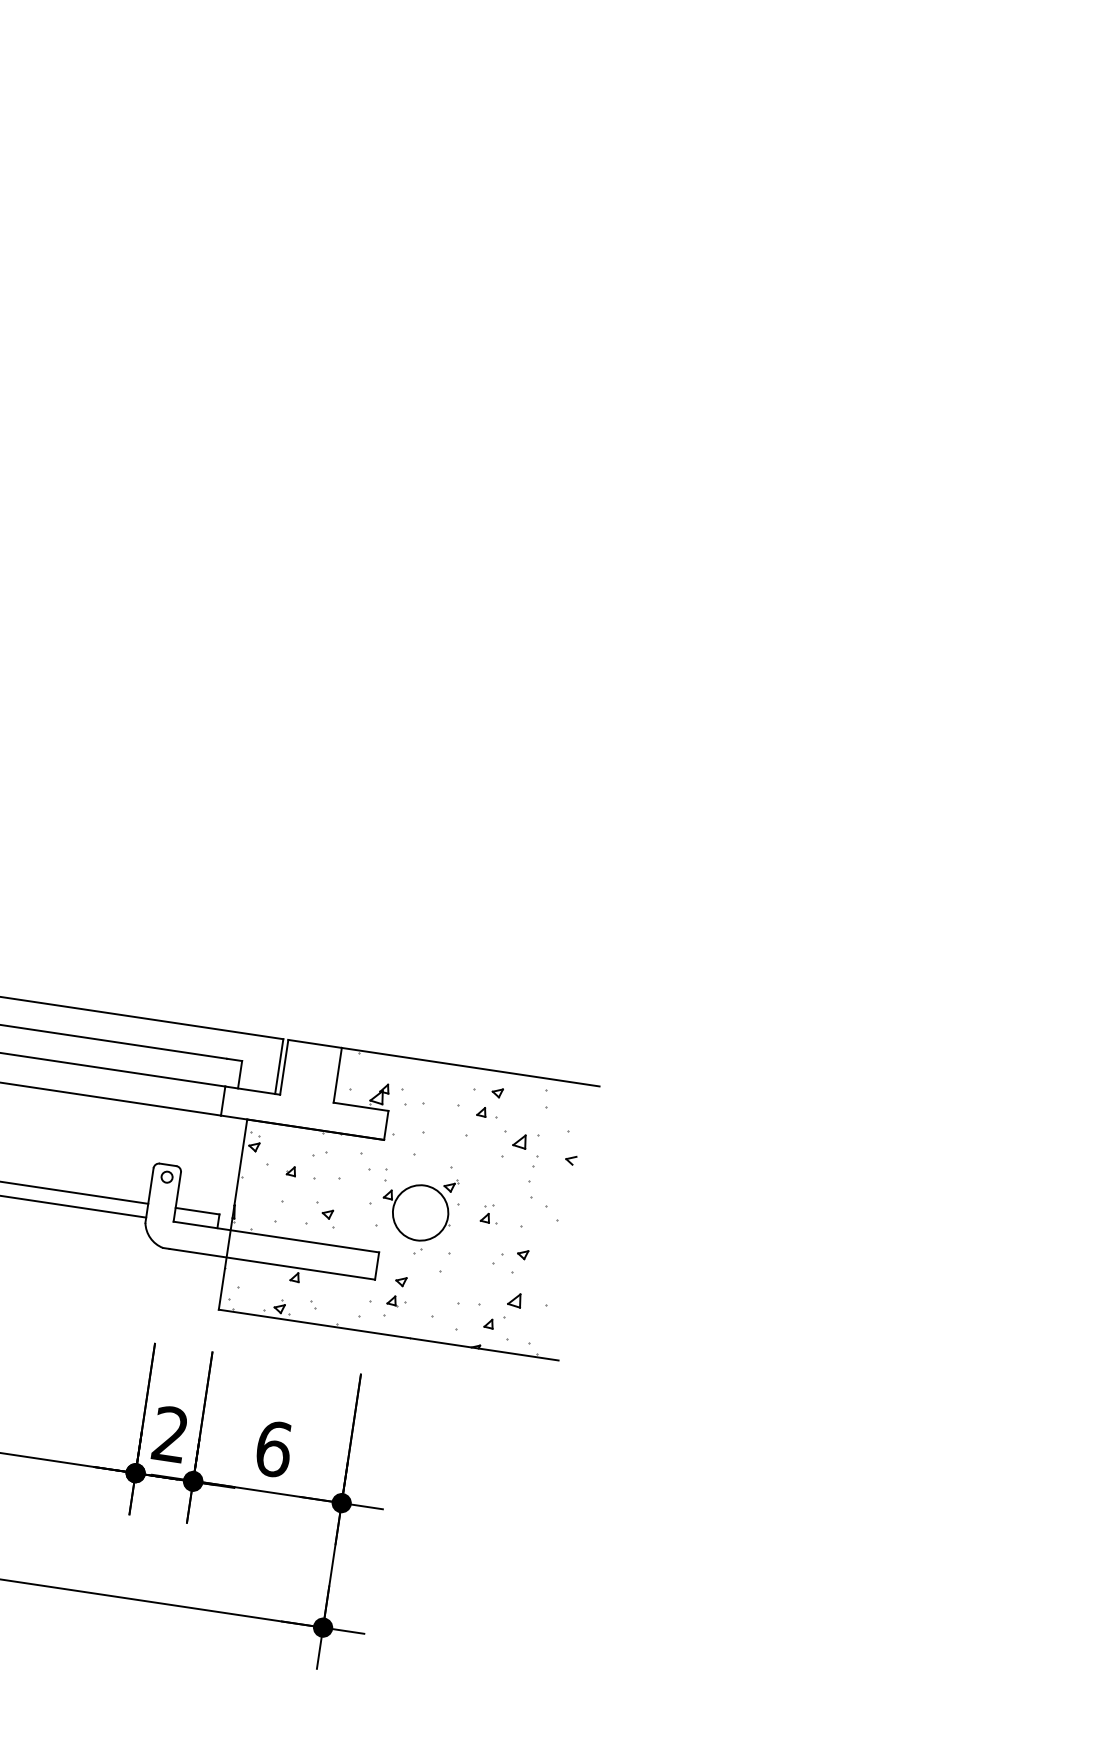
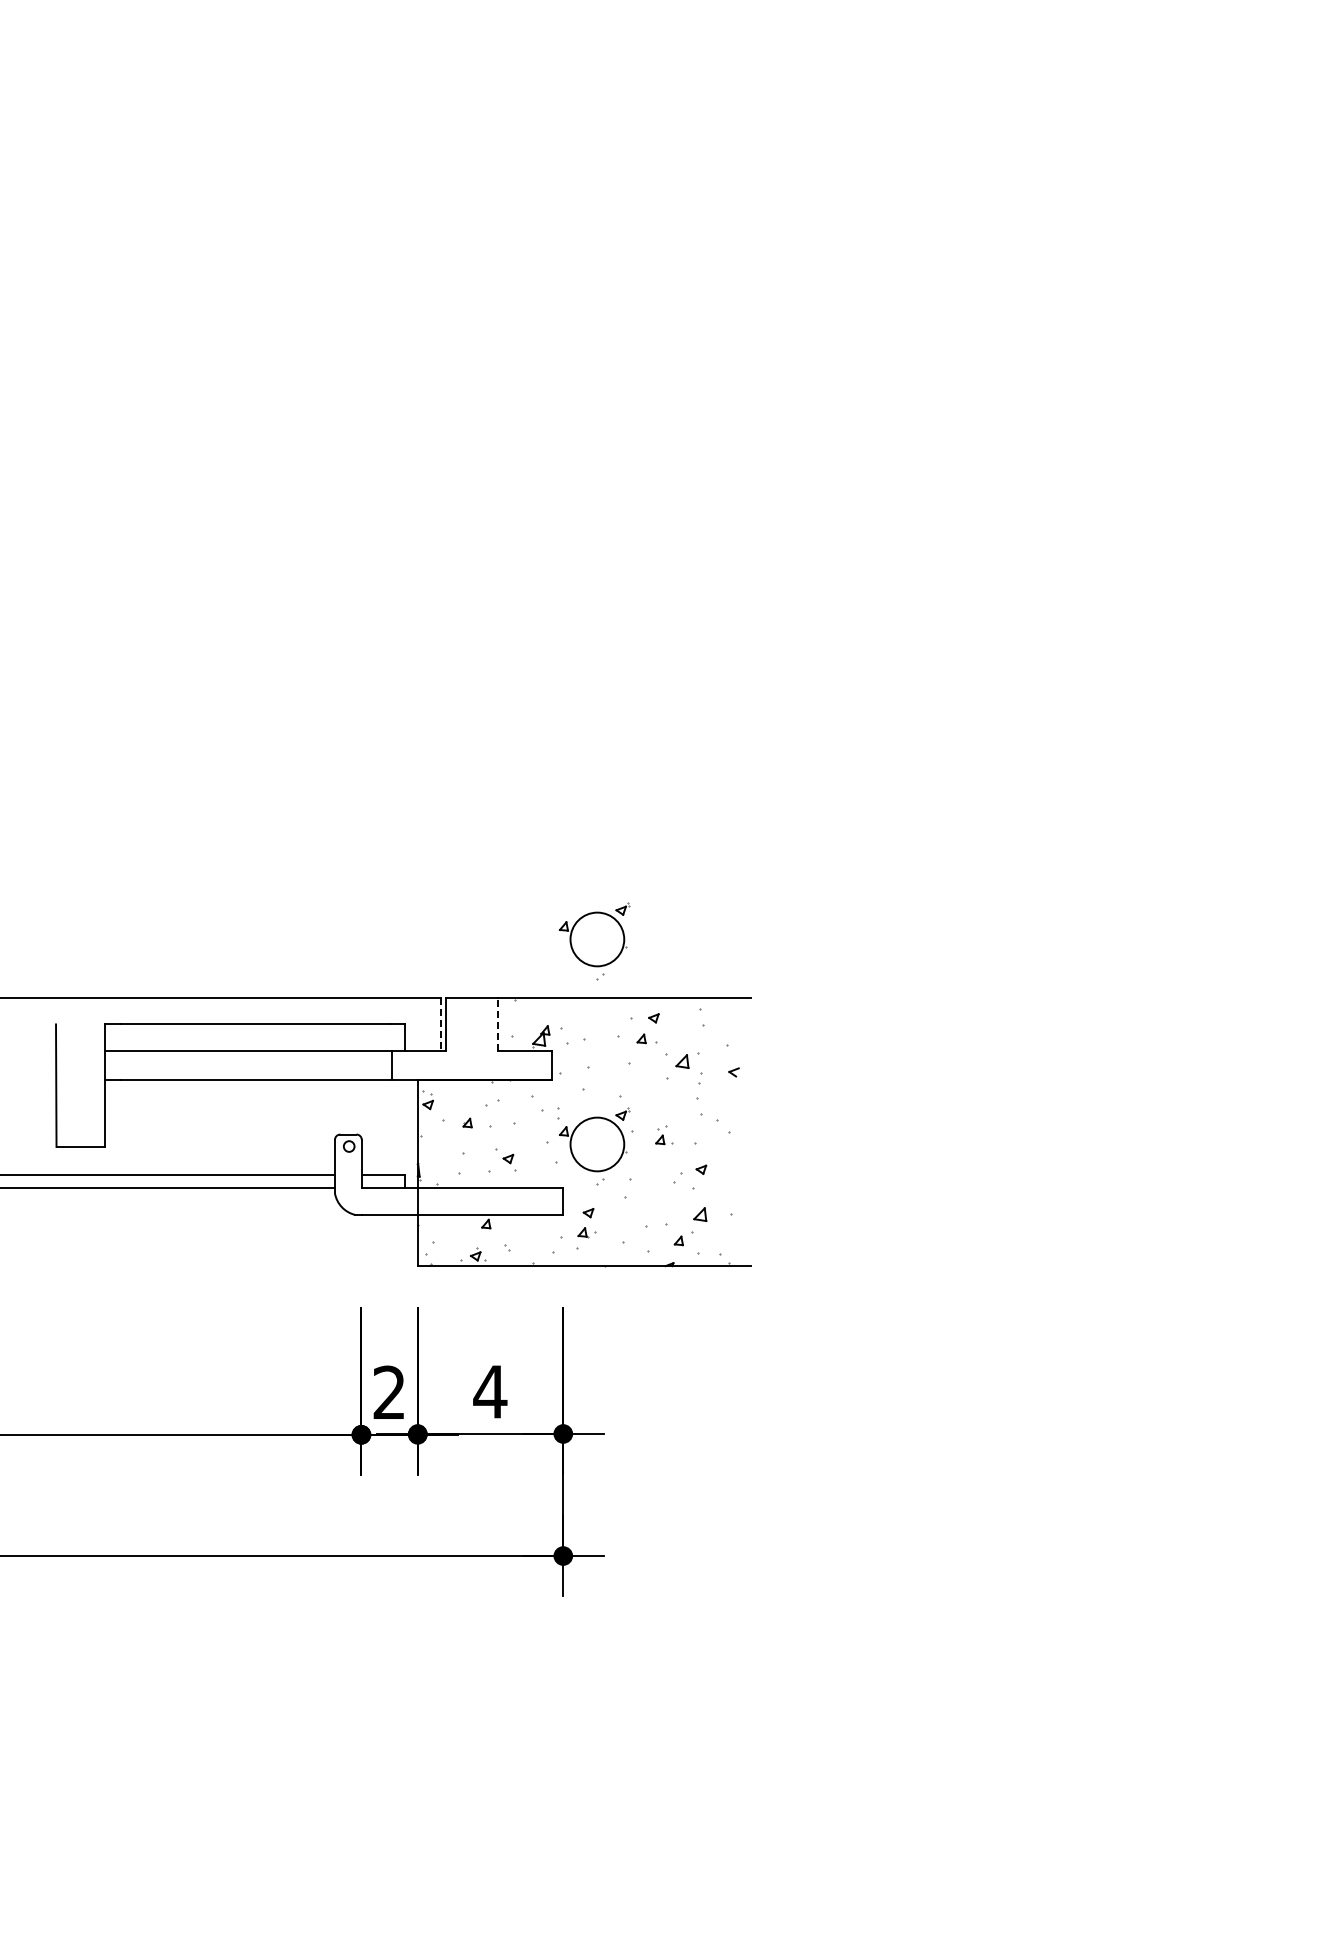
part: (448, 1005) -> (594, 941), added
line: (278, 1066) -> (440, 1024), solid -> dashed
line: (338, 1075) -> (498, 1024), solid -> dashed
text: (273, 1448) -> (490, 1391), 6 -> 4

